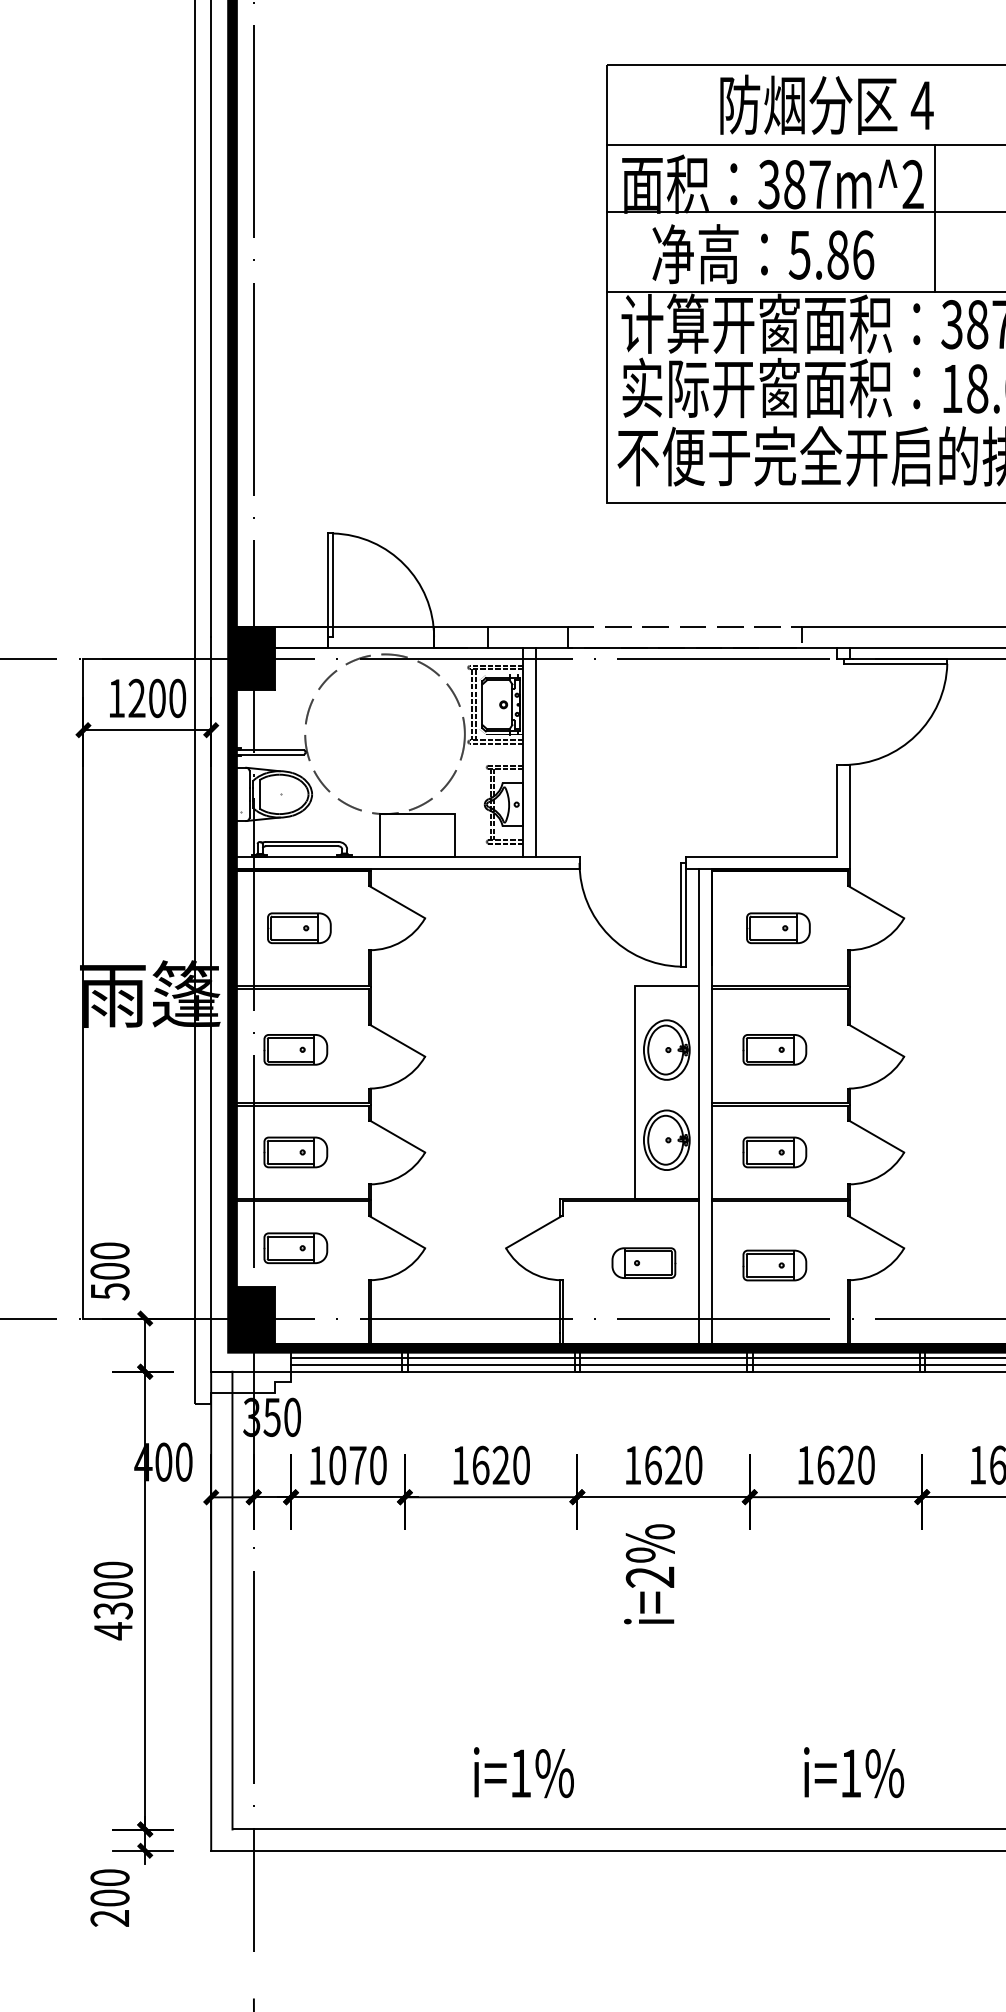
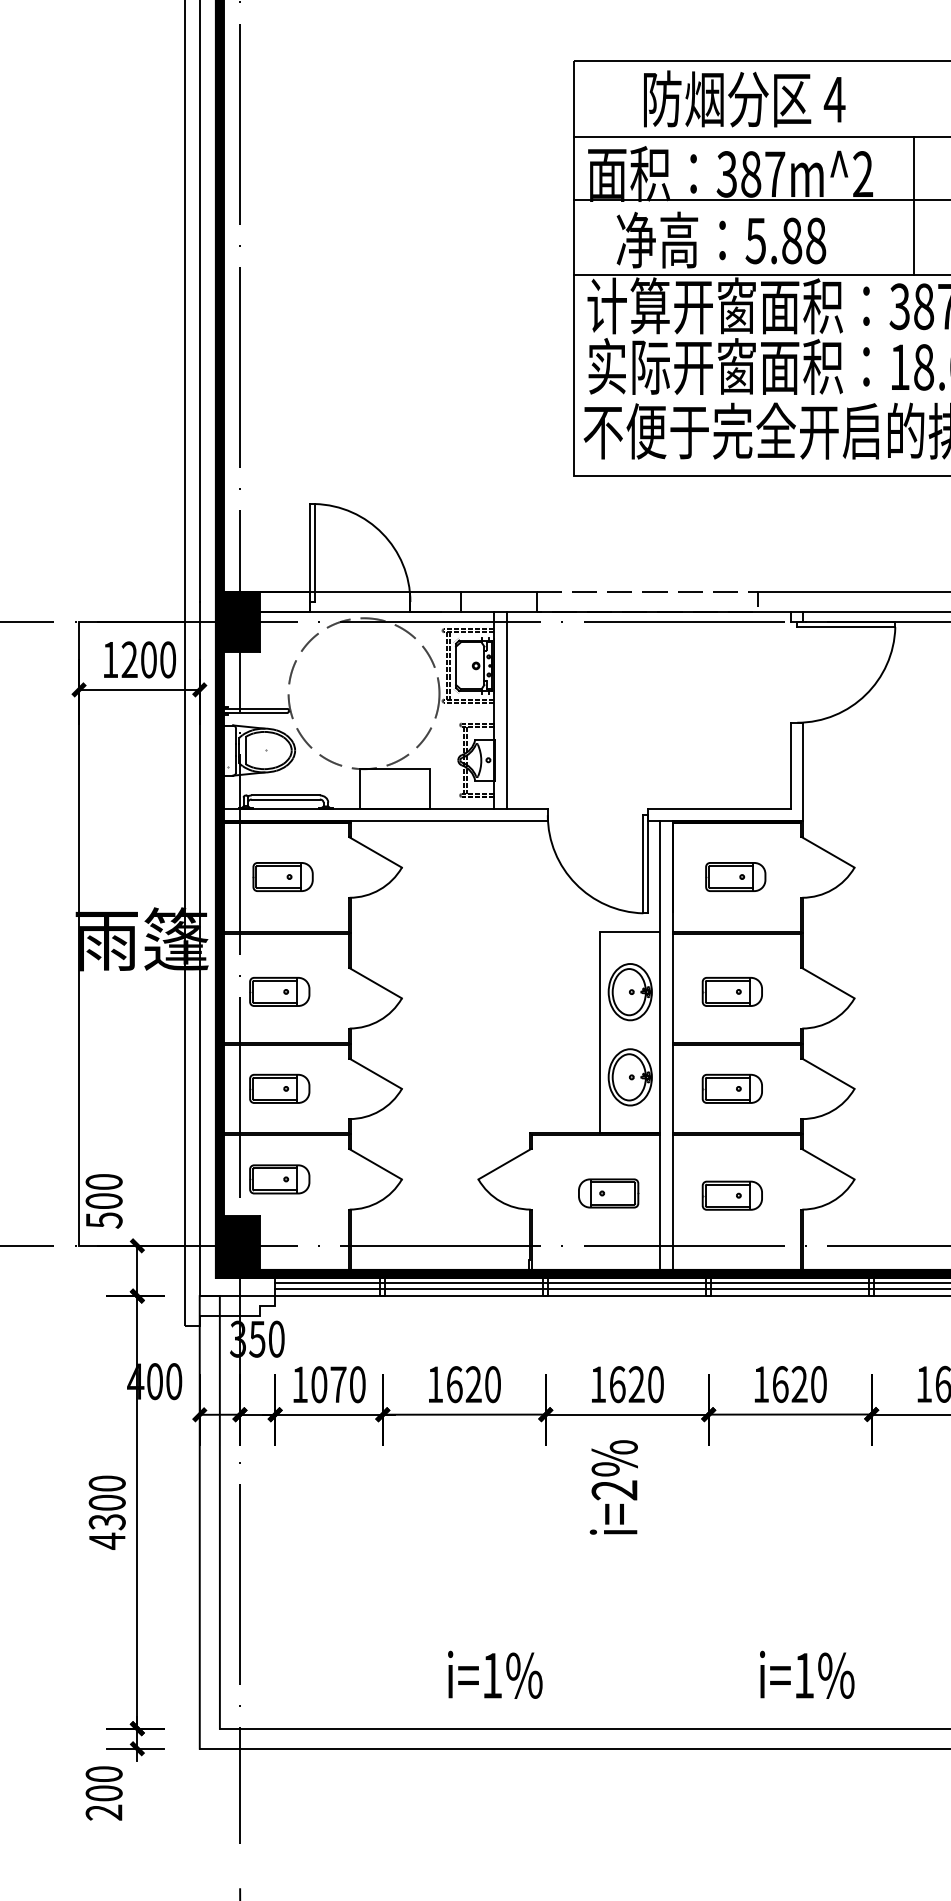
text: (826, 104) -> (744, 98), moved
line: (935, 217) -> (914, 205), moved
text: (863, 254) -> (816, 240), 5.86 -> 5.88

